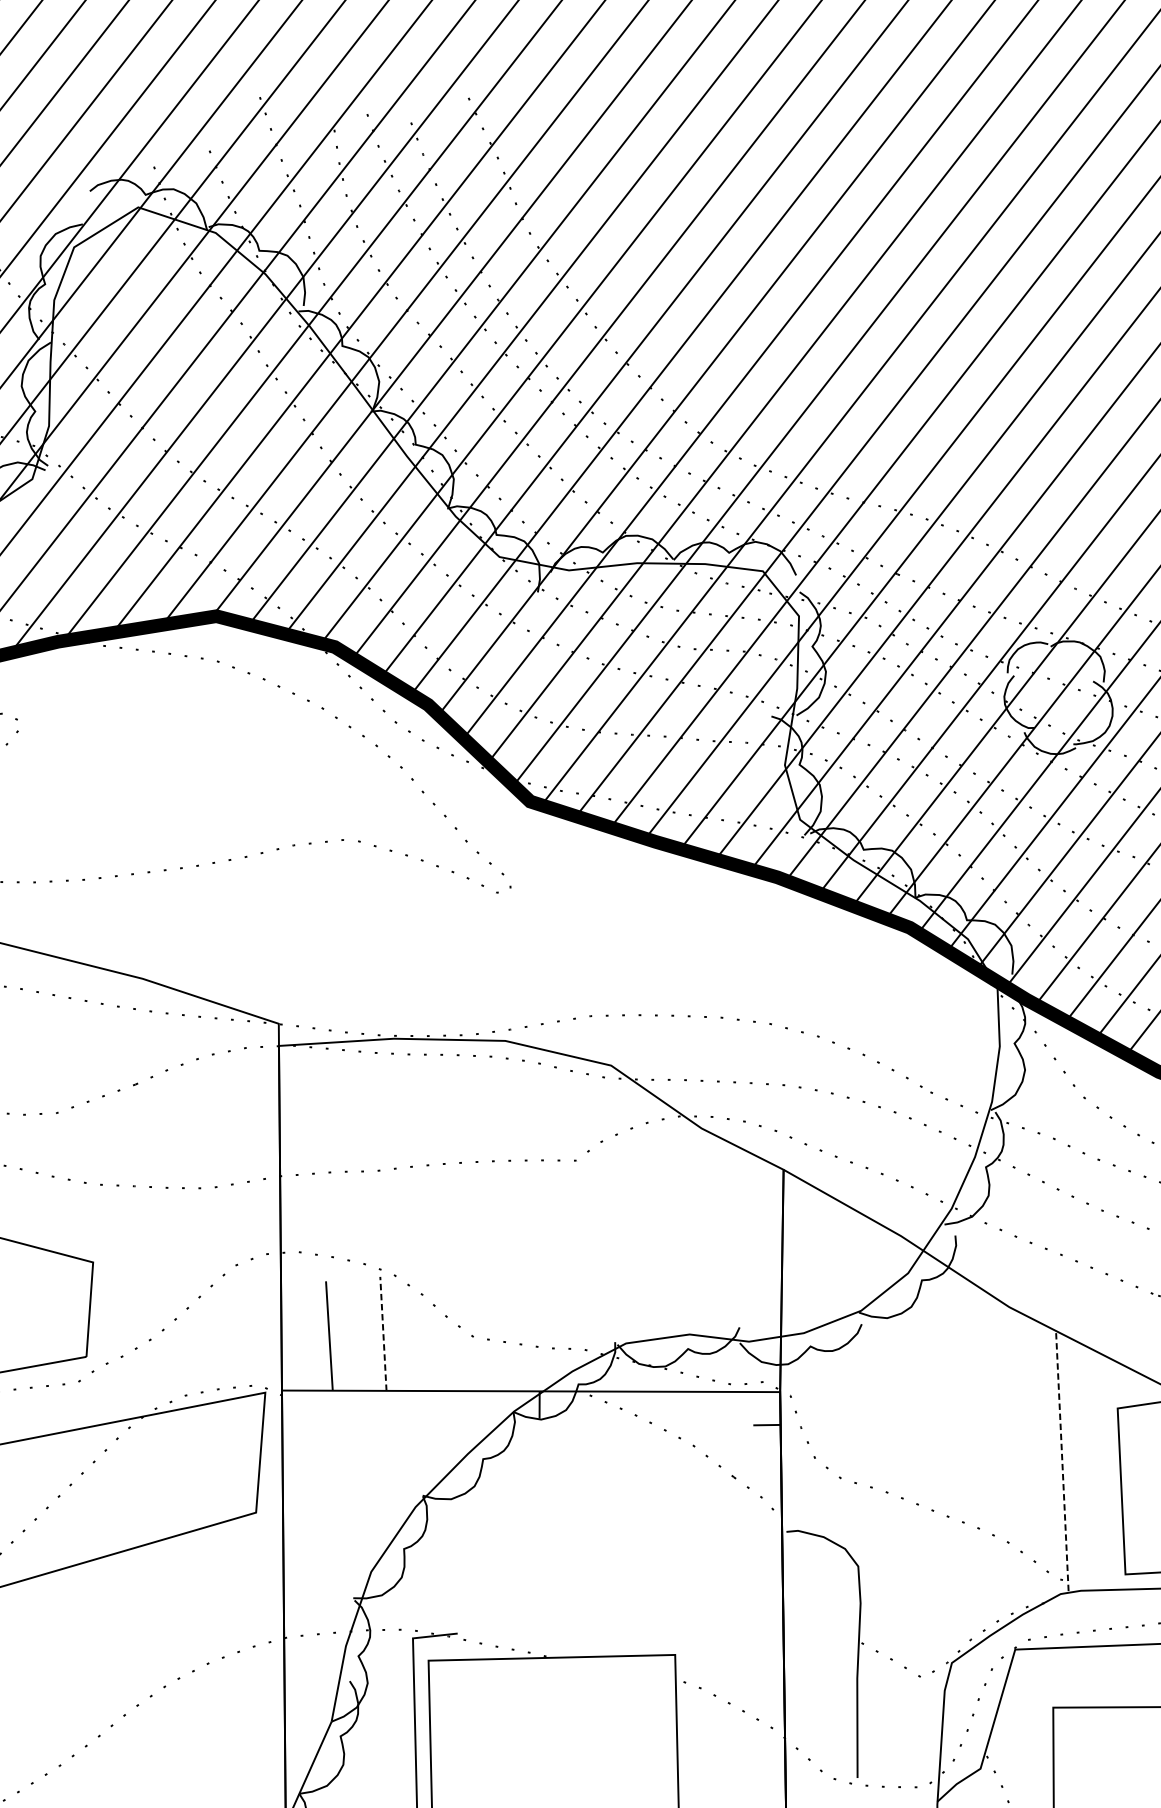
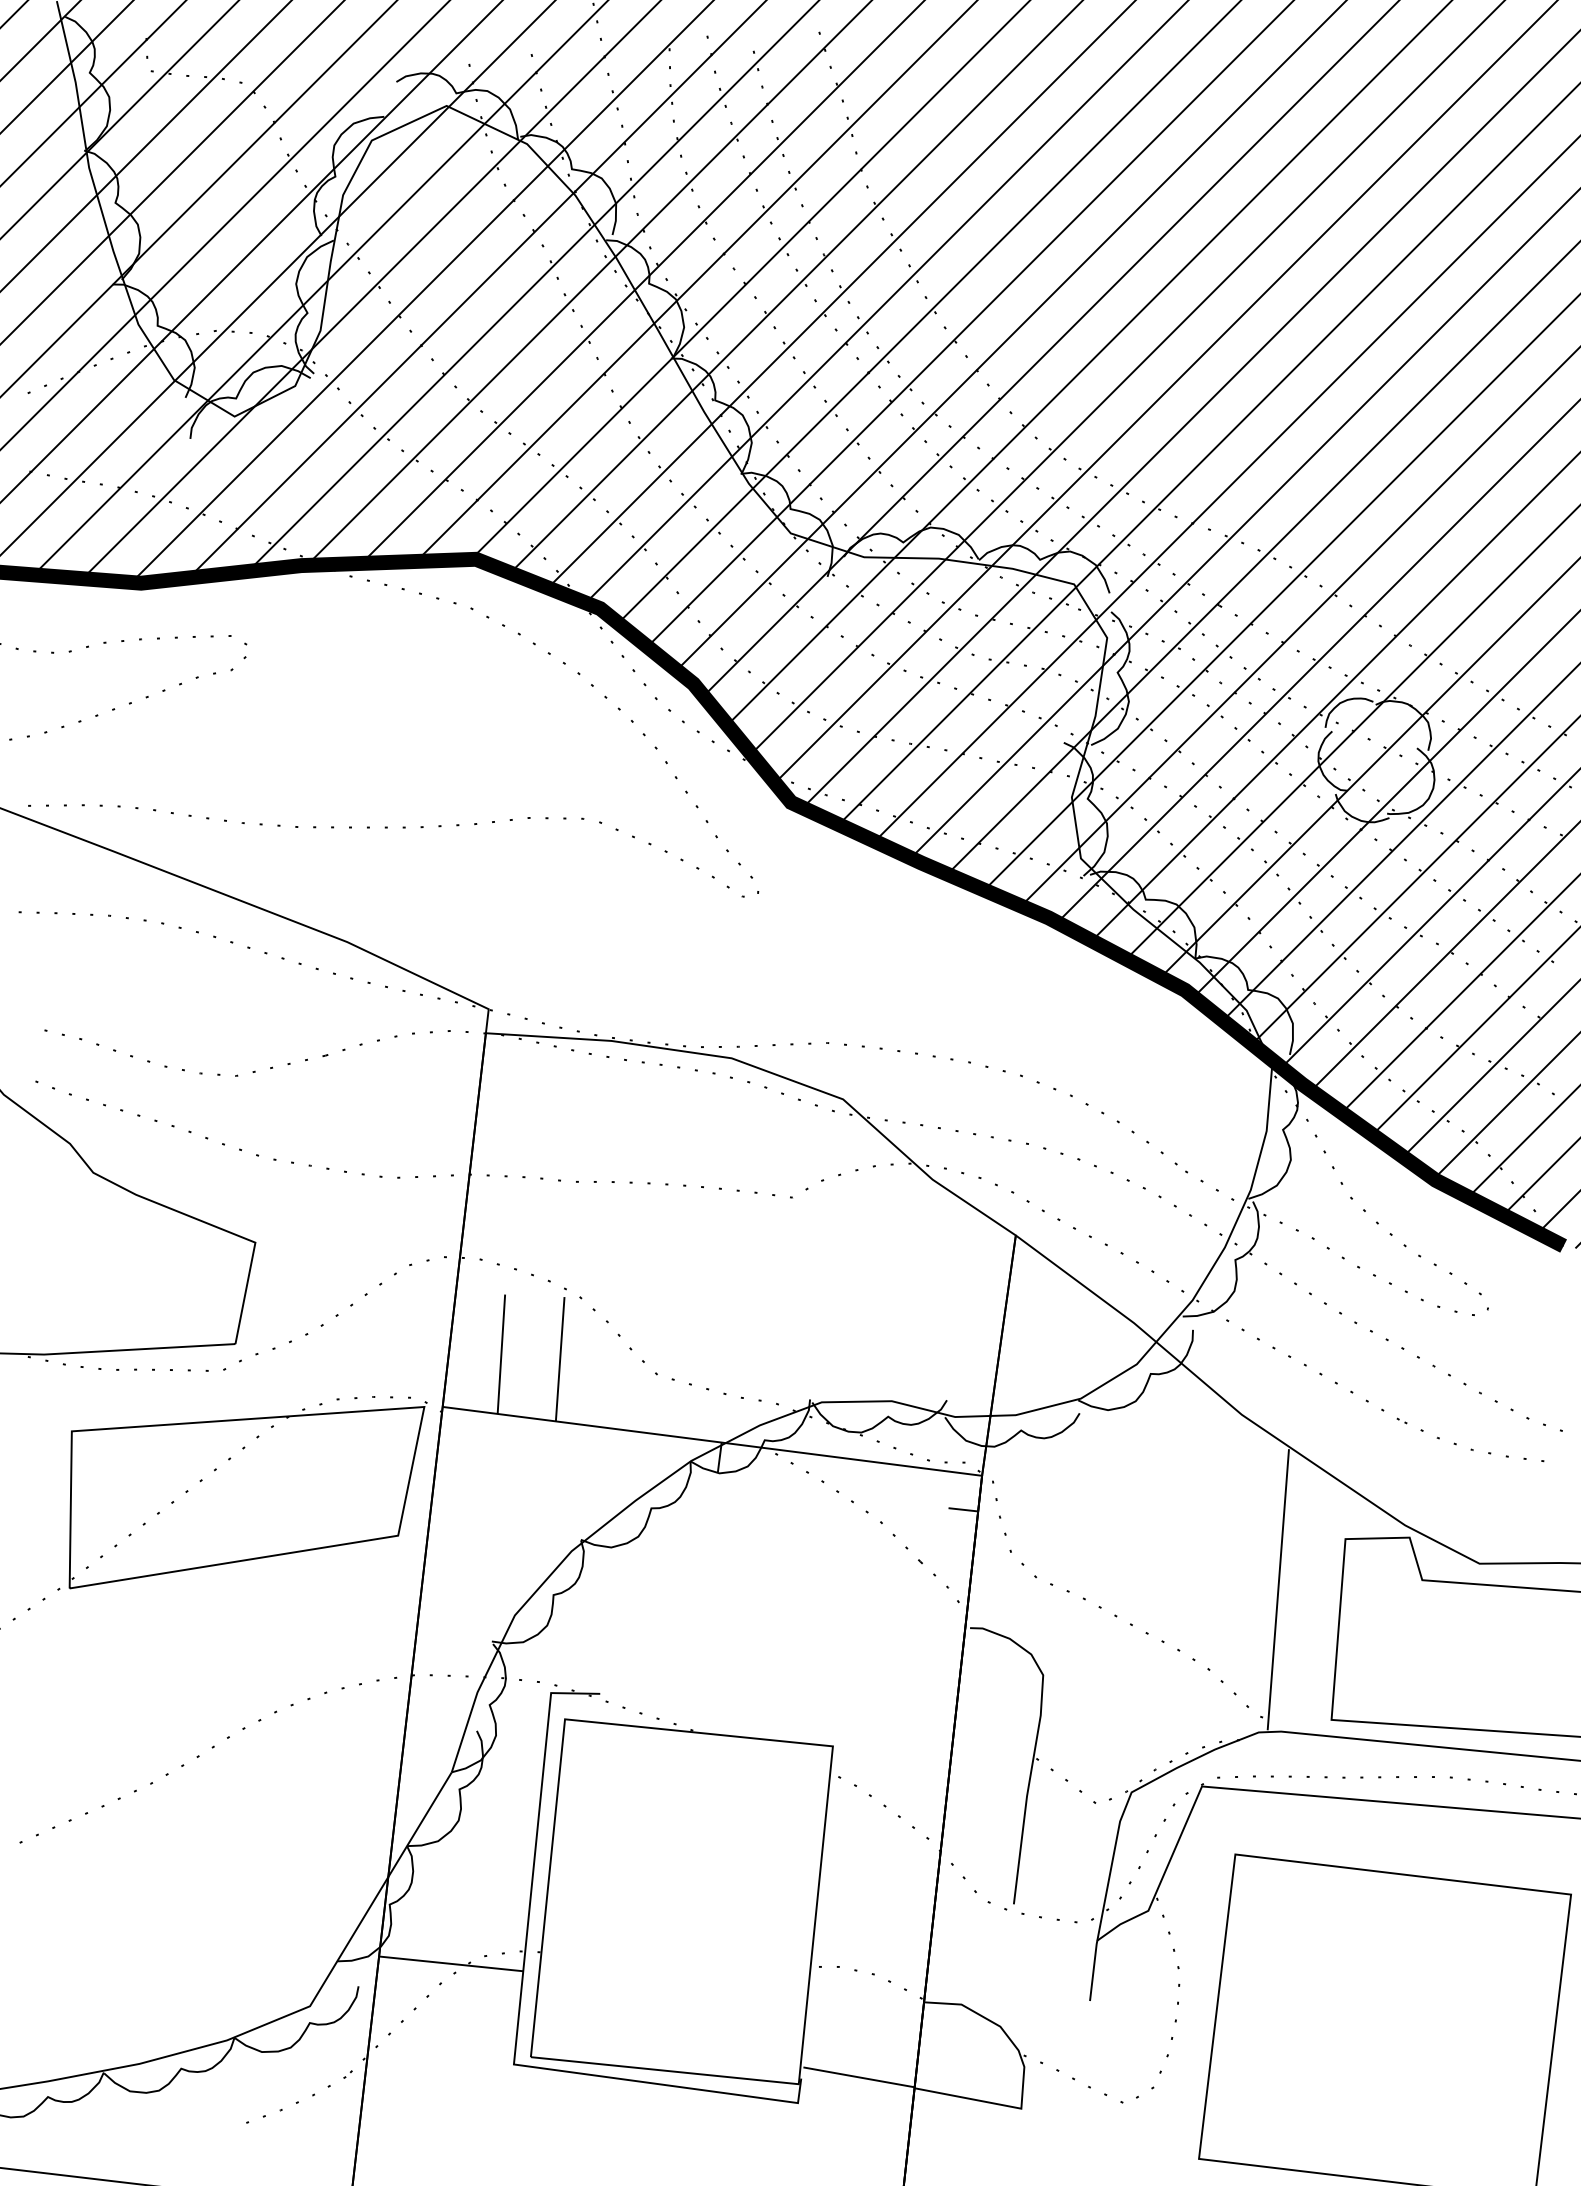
line: (383, 1333) -> (560, 1358), dashed -> solid
line: (1062, 1461) -> (1278, 1589), dashed -> solid

